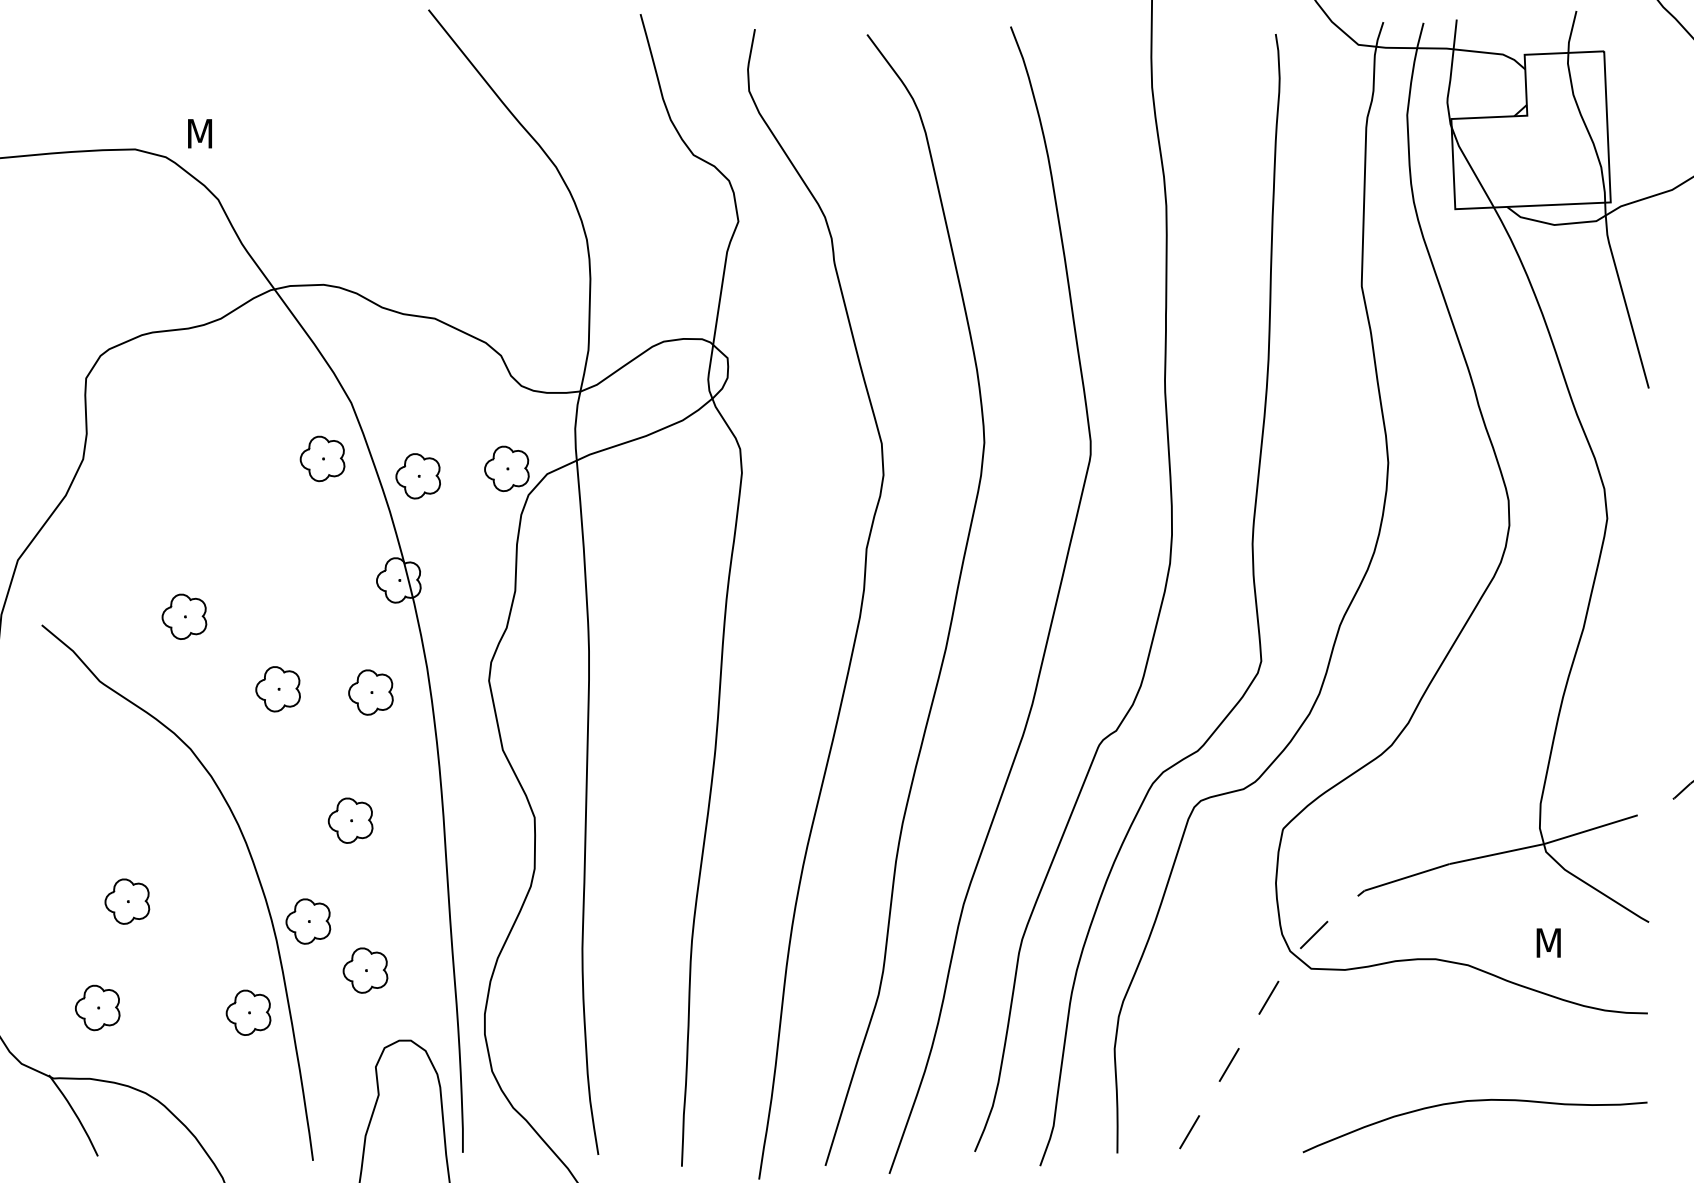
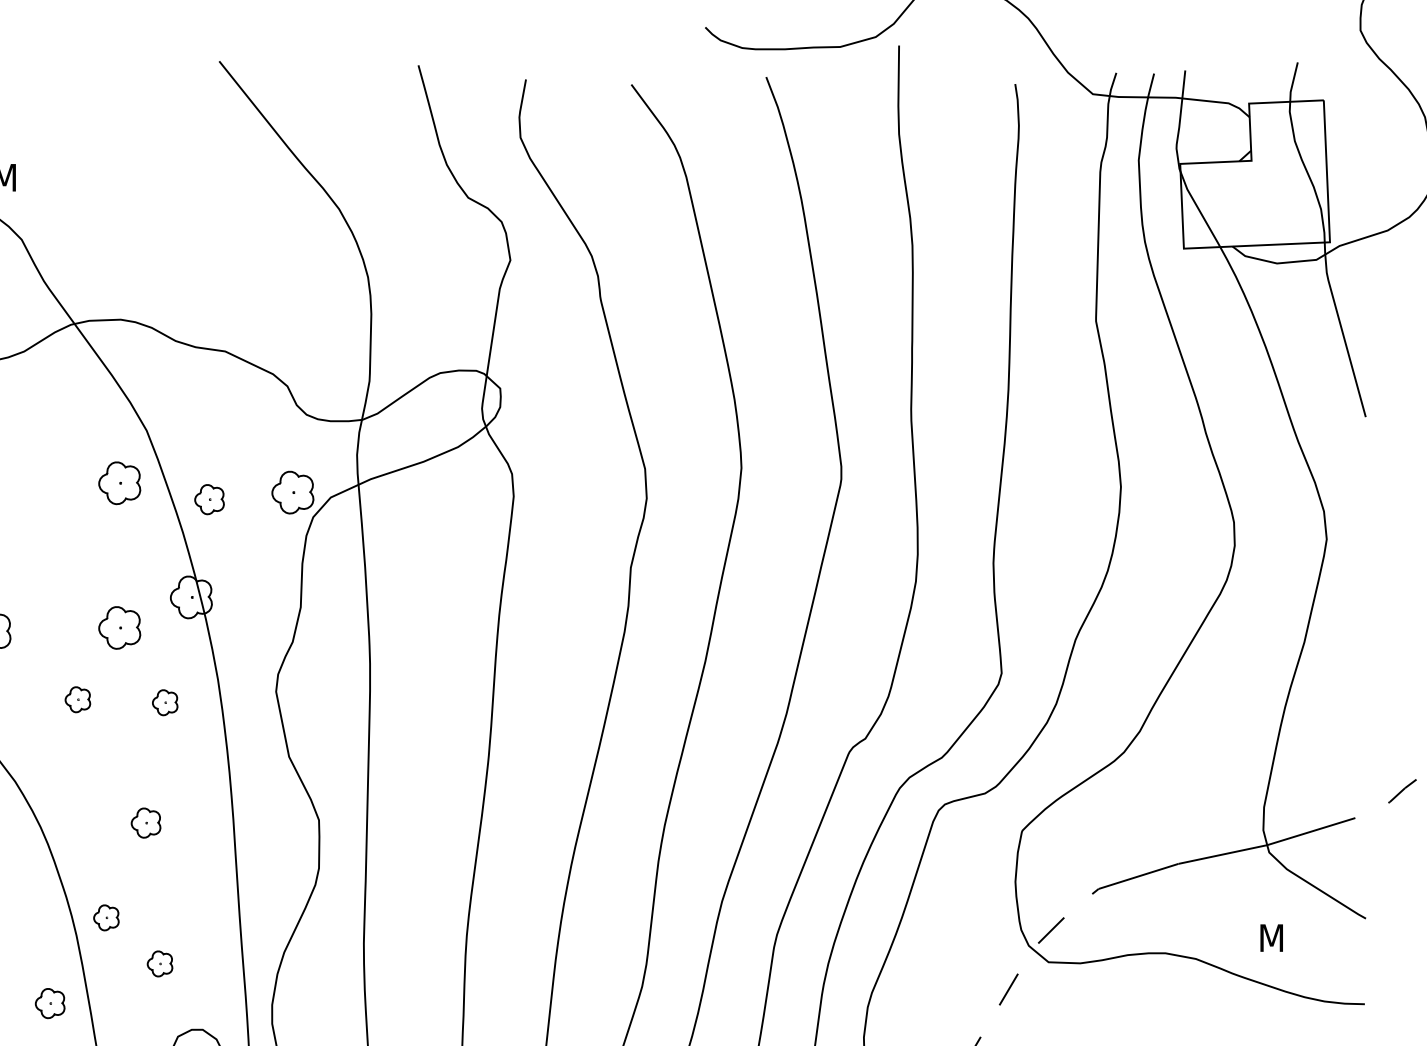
part: (417, 476) -> (208, 499), size x0.7
part: (322, 612) -> (119, 627), added
part: (277, 689) -> (77, 699), size x0.6
part: (370, 692) -> (164, 702), size x0.6
part: (350, 820) -> (145, 822), size x0.7
part: (308, 921) -> (106, 917), size x0.6
part: (365, 970) -> (160, 963), size x0.6
part: (248, 1012) -> (50, 1003), size x0.7

